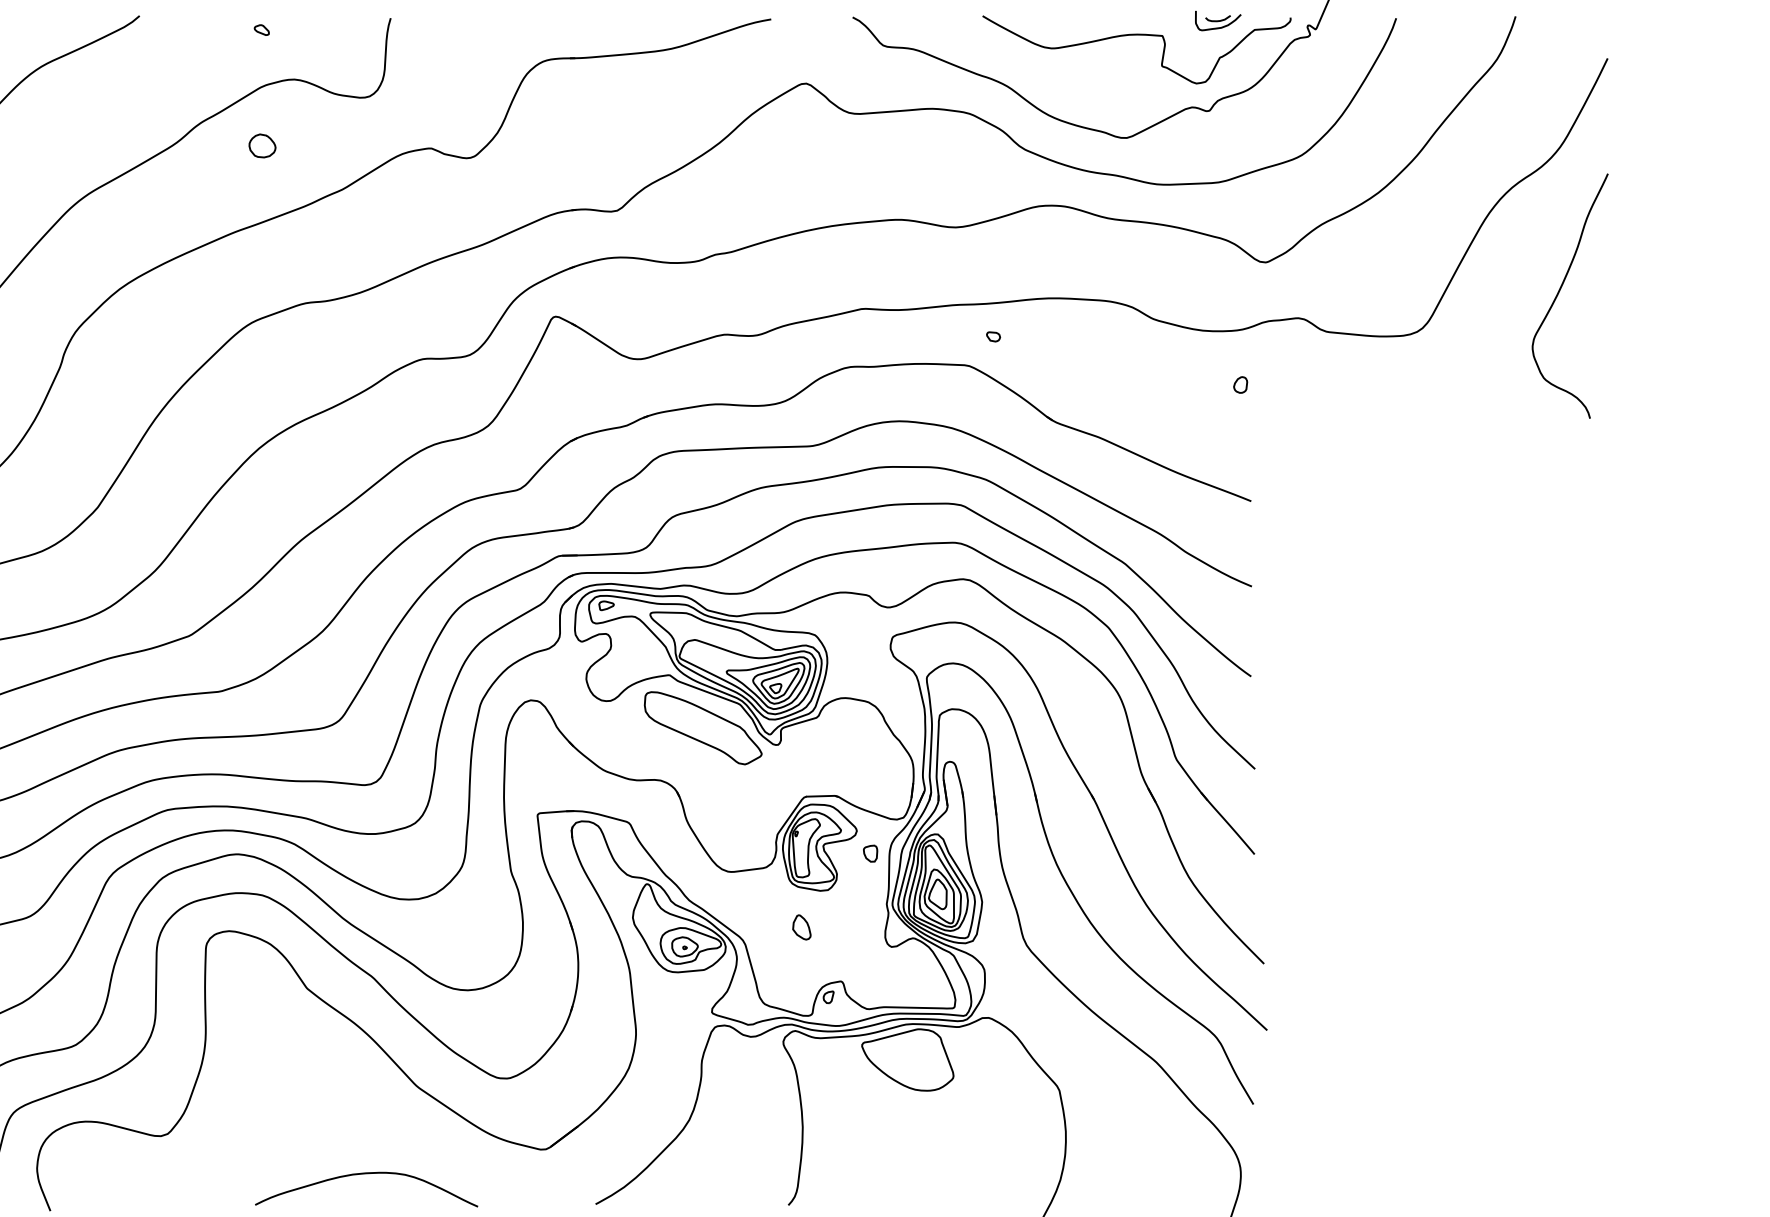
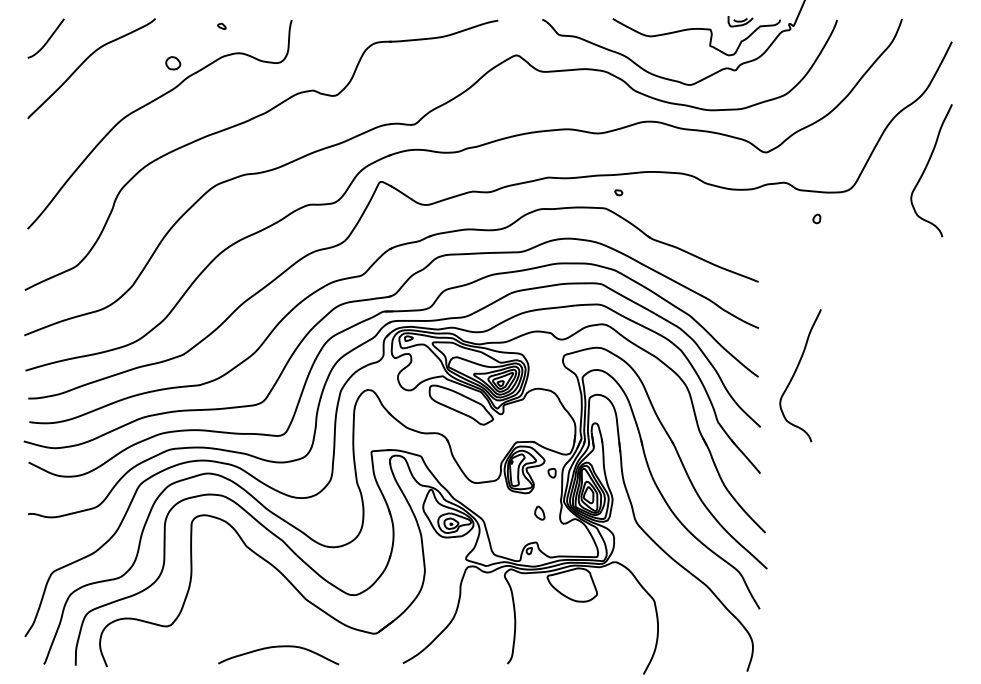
part: (262, 146) -> (173, 63), moved
part: (1240, 384) -> (816, 218), moved
curve: (1319, 669) -> (795, 373), added
part: (801, 926) -> (539, 512), moved

